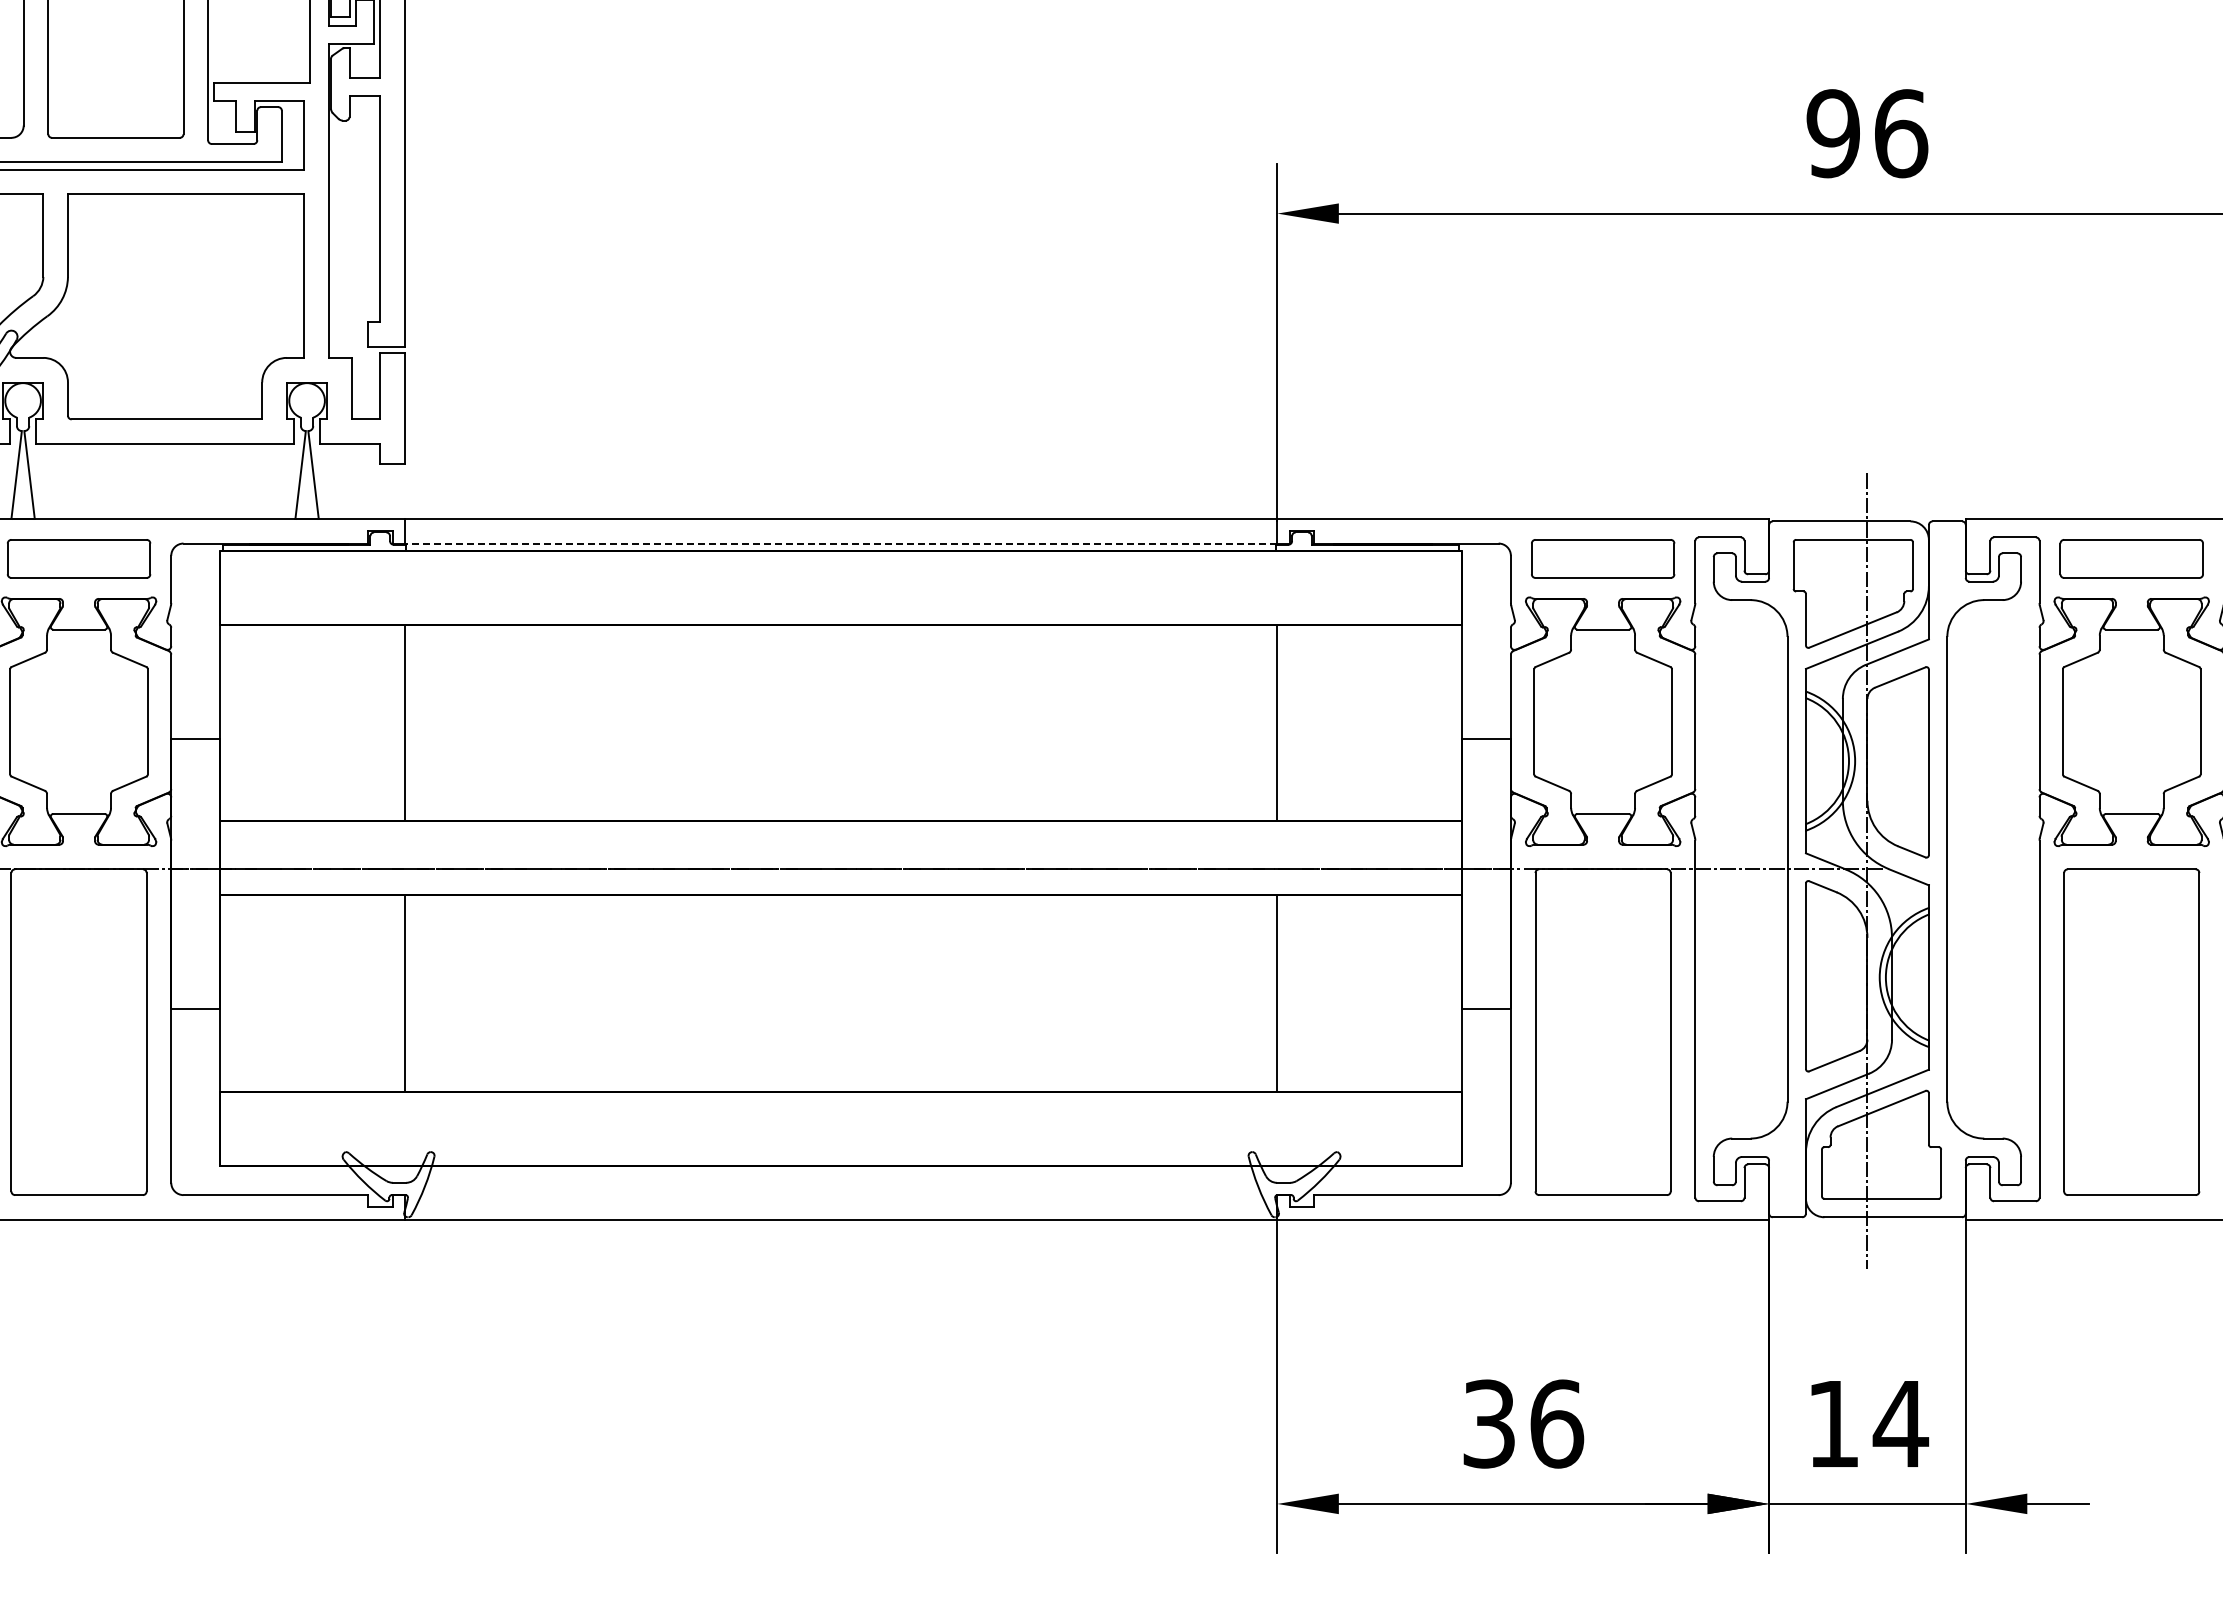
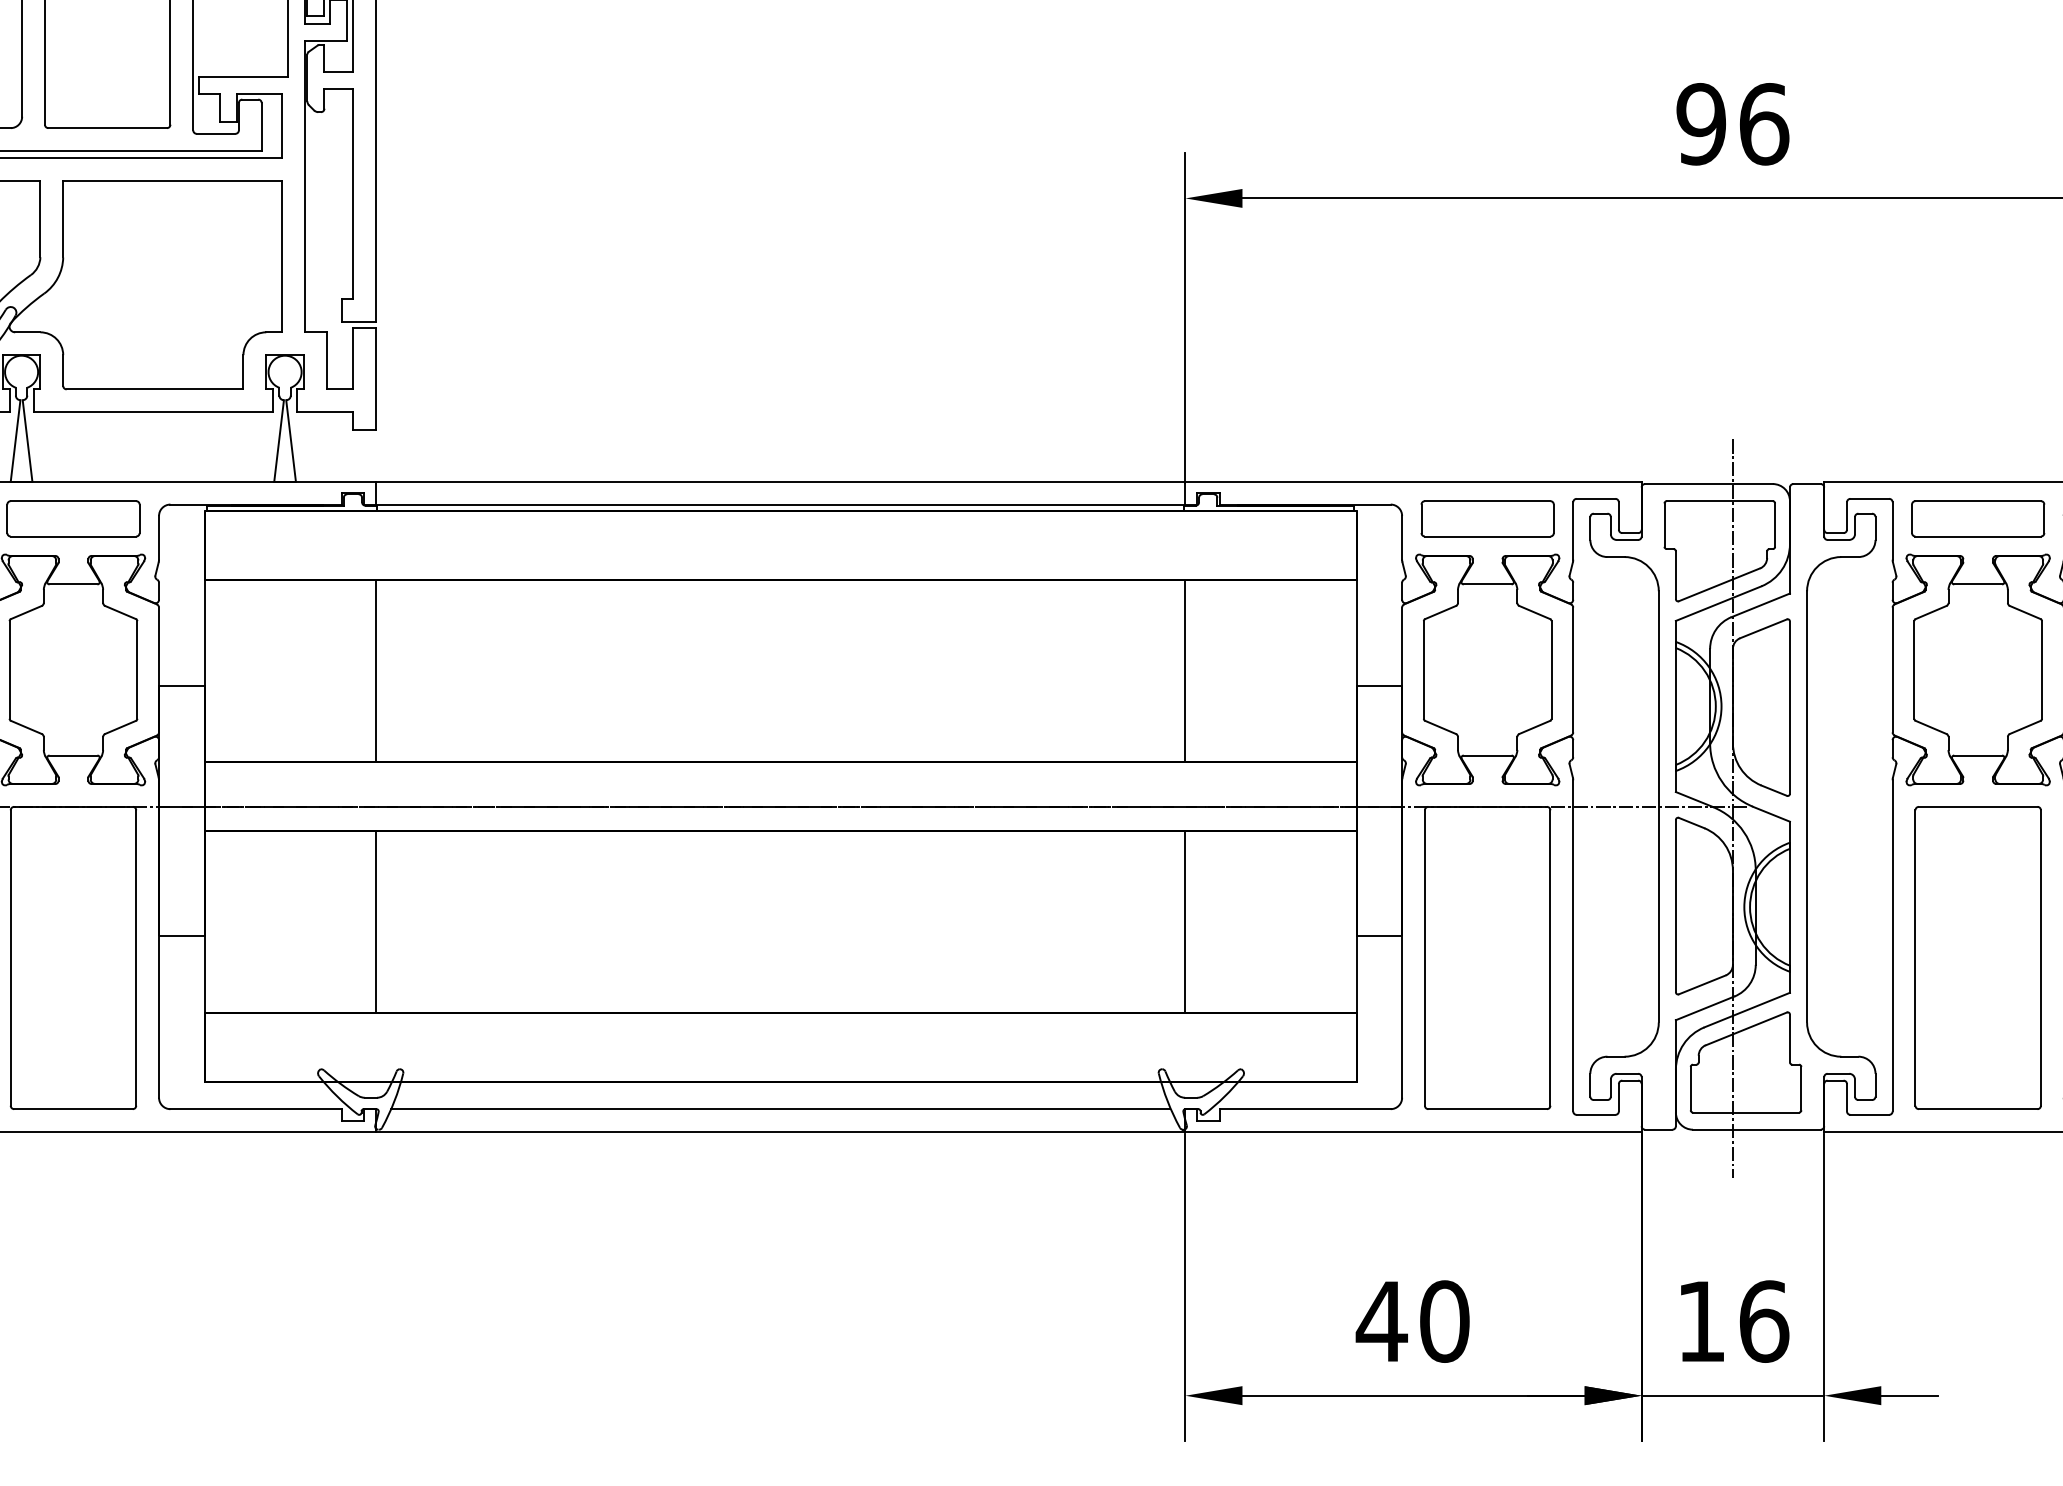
line: (840, 543) -> (780, 504), dashed -> solid
line: (840, 1195) -> (780, 1109), added
text: (1522, 1423) -> (1412, 1321), 36 -> 40
text: (1900, 1423) -> (1763, 1321), 14 -> 16

